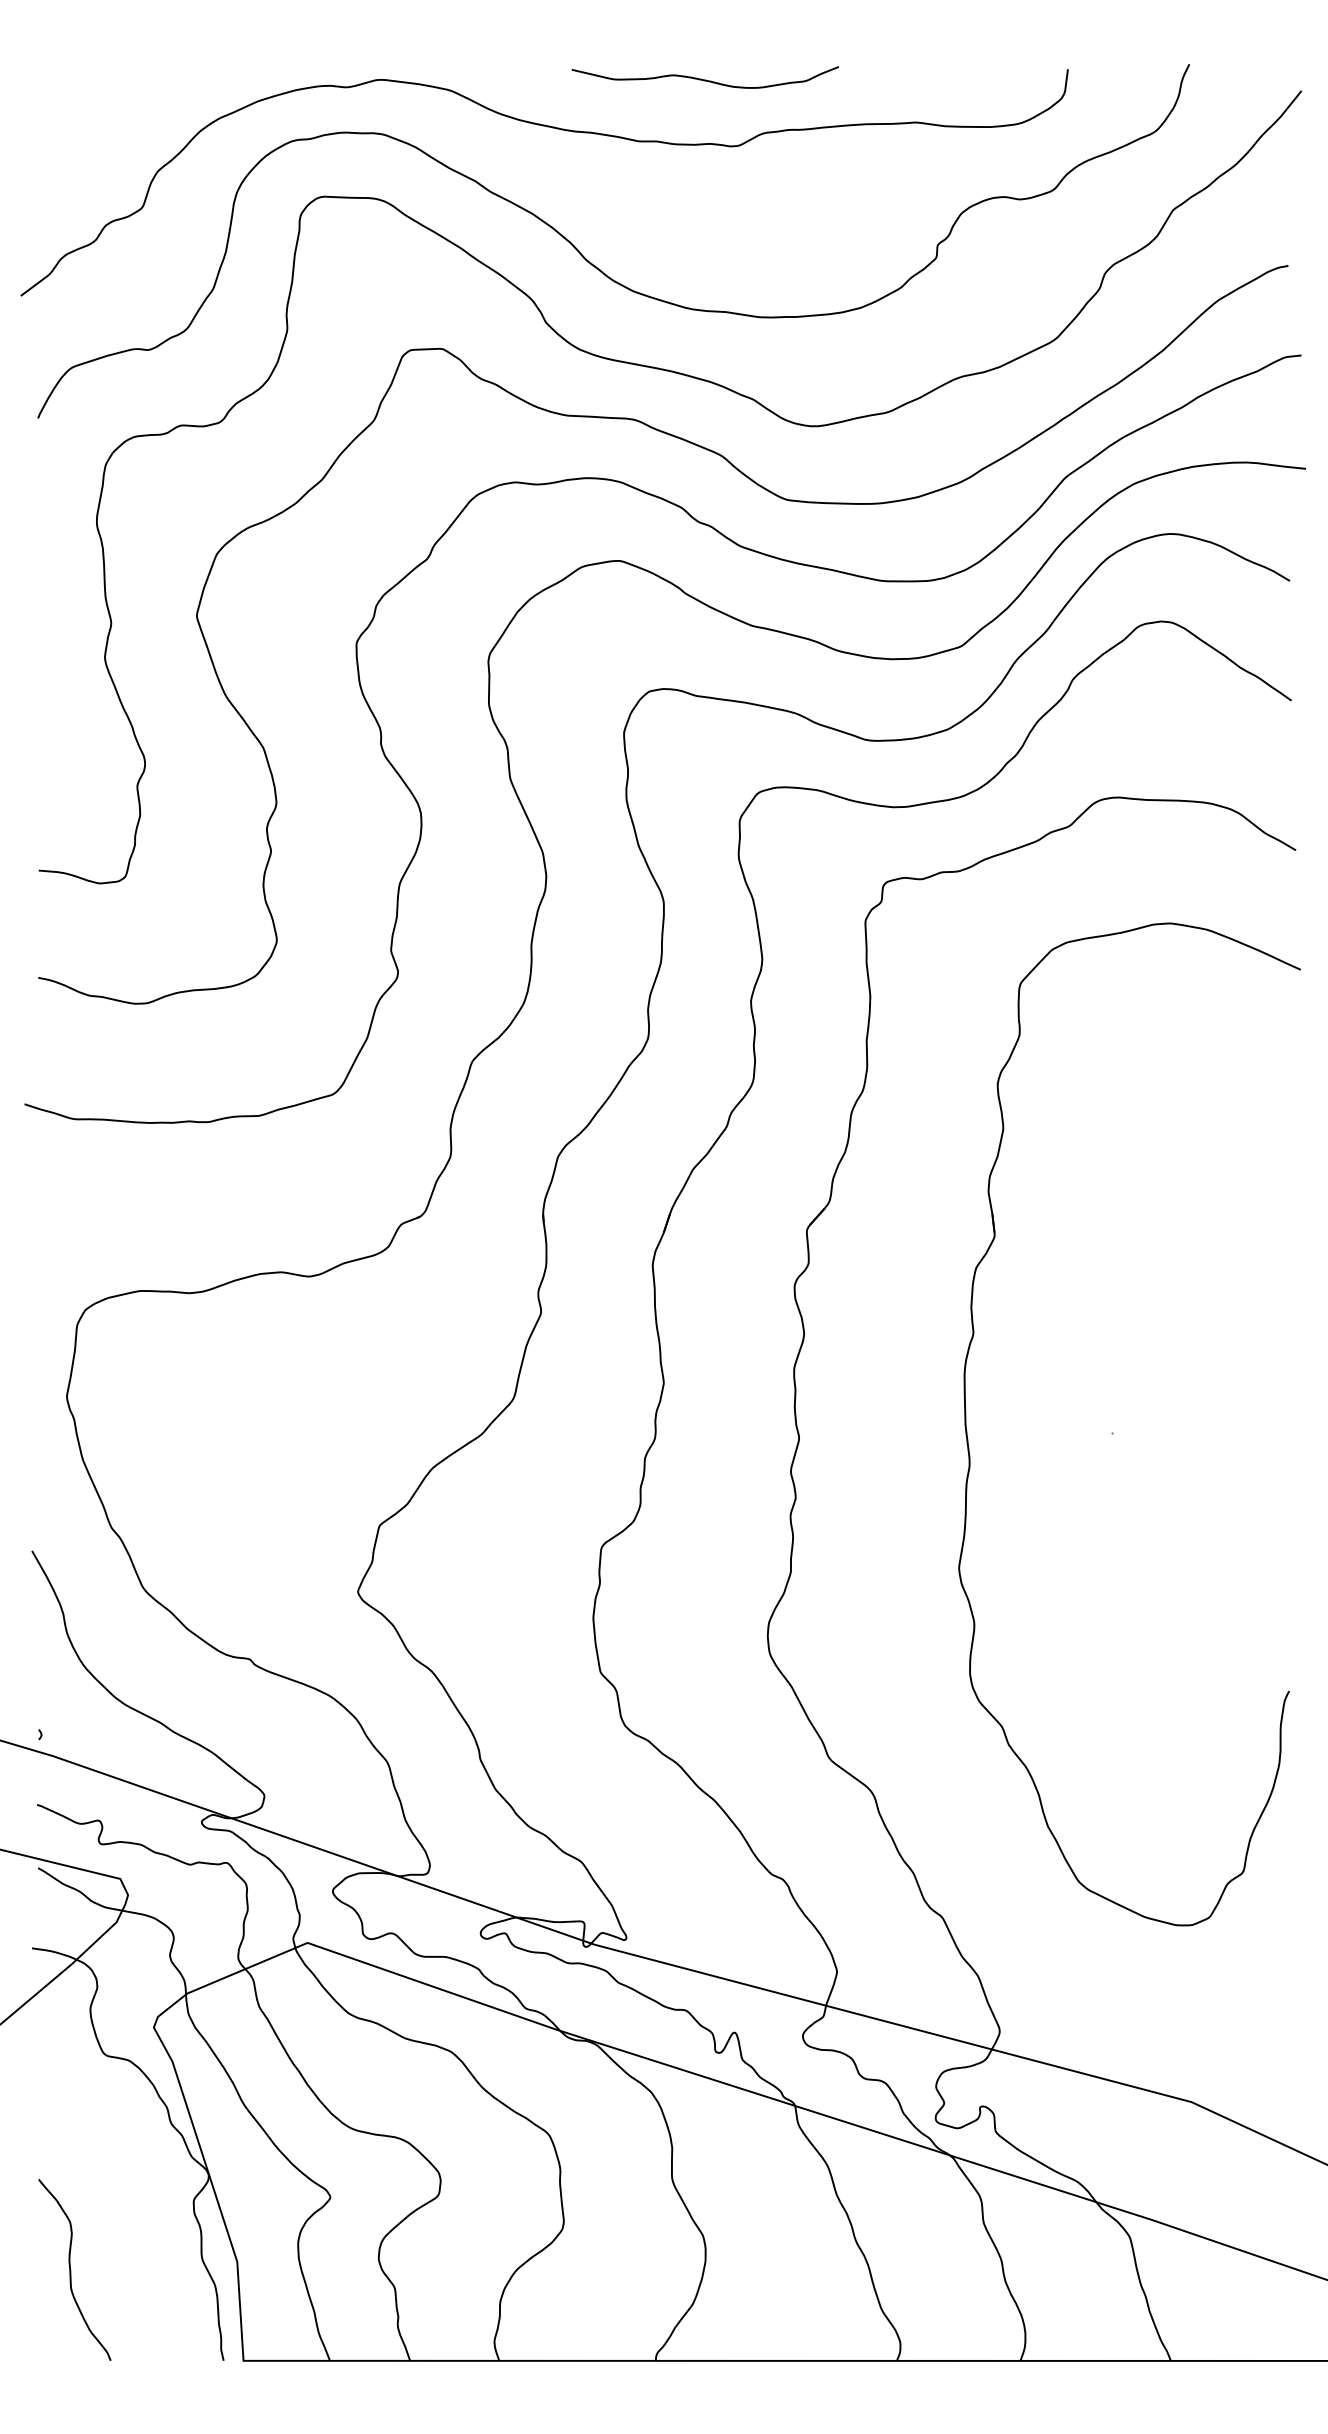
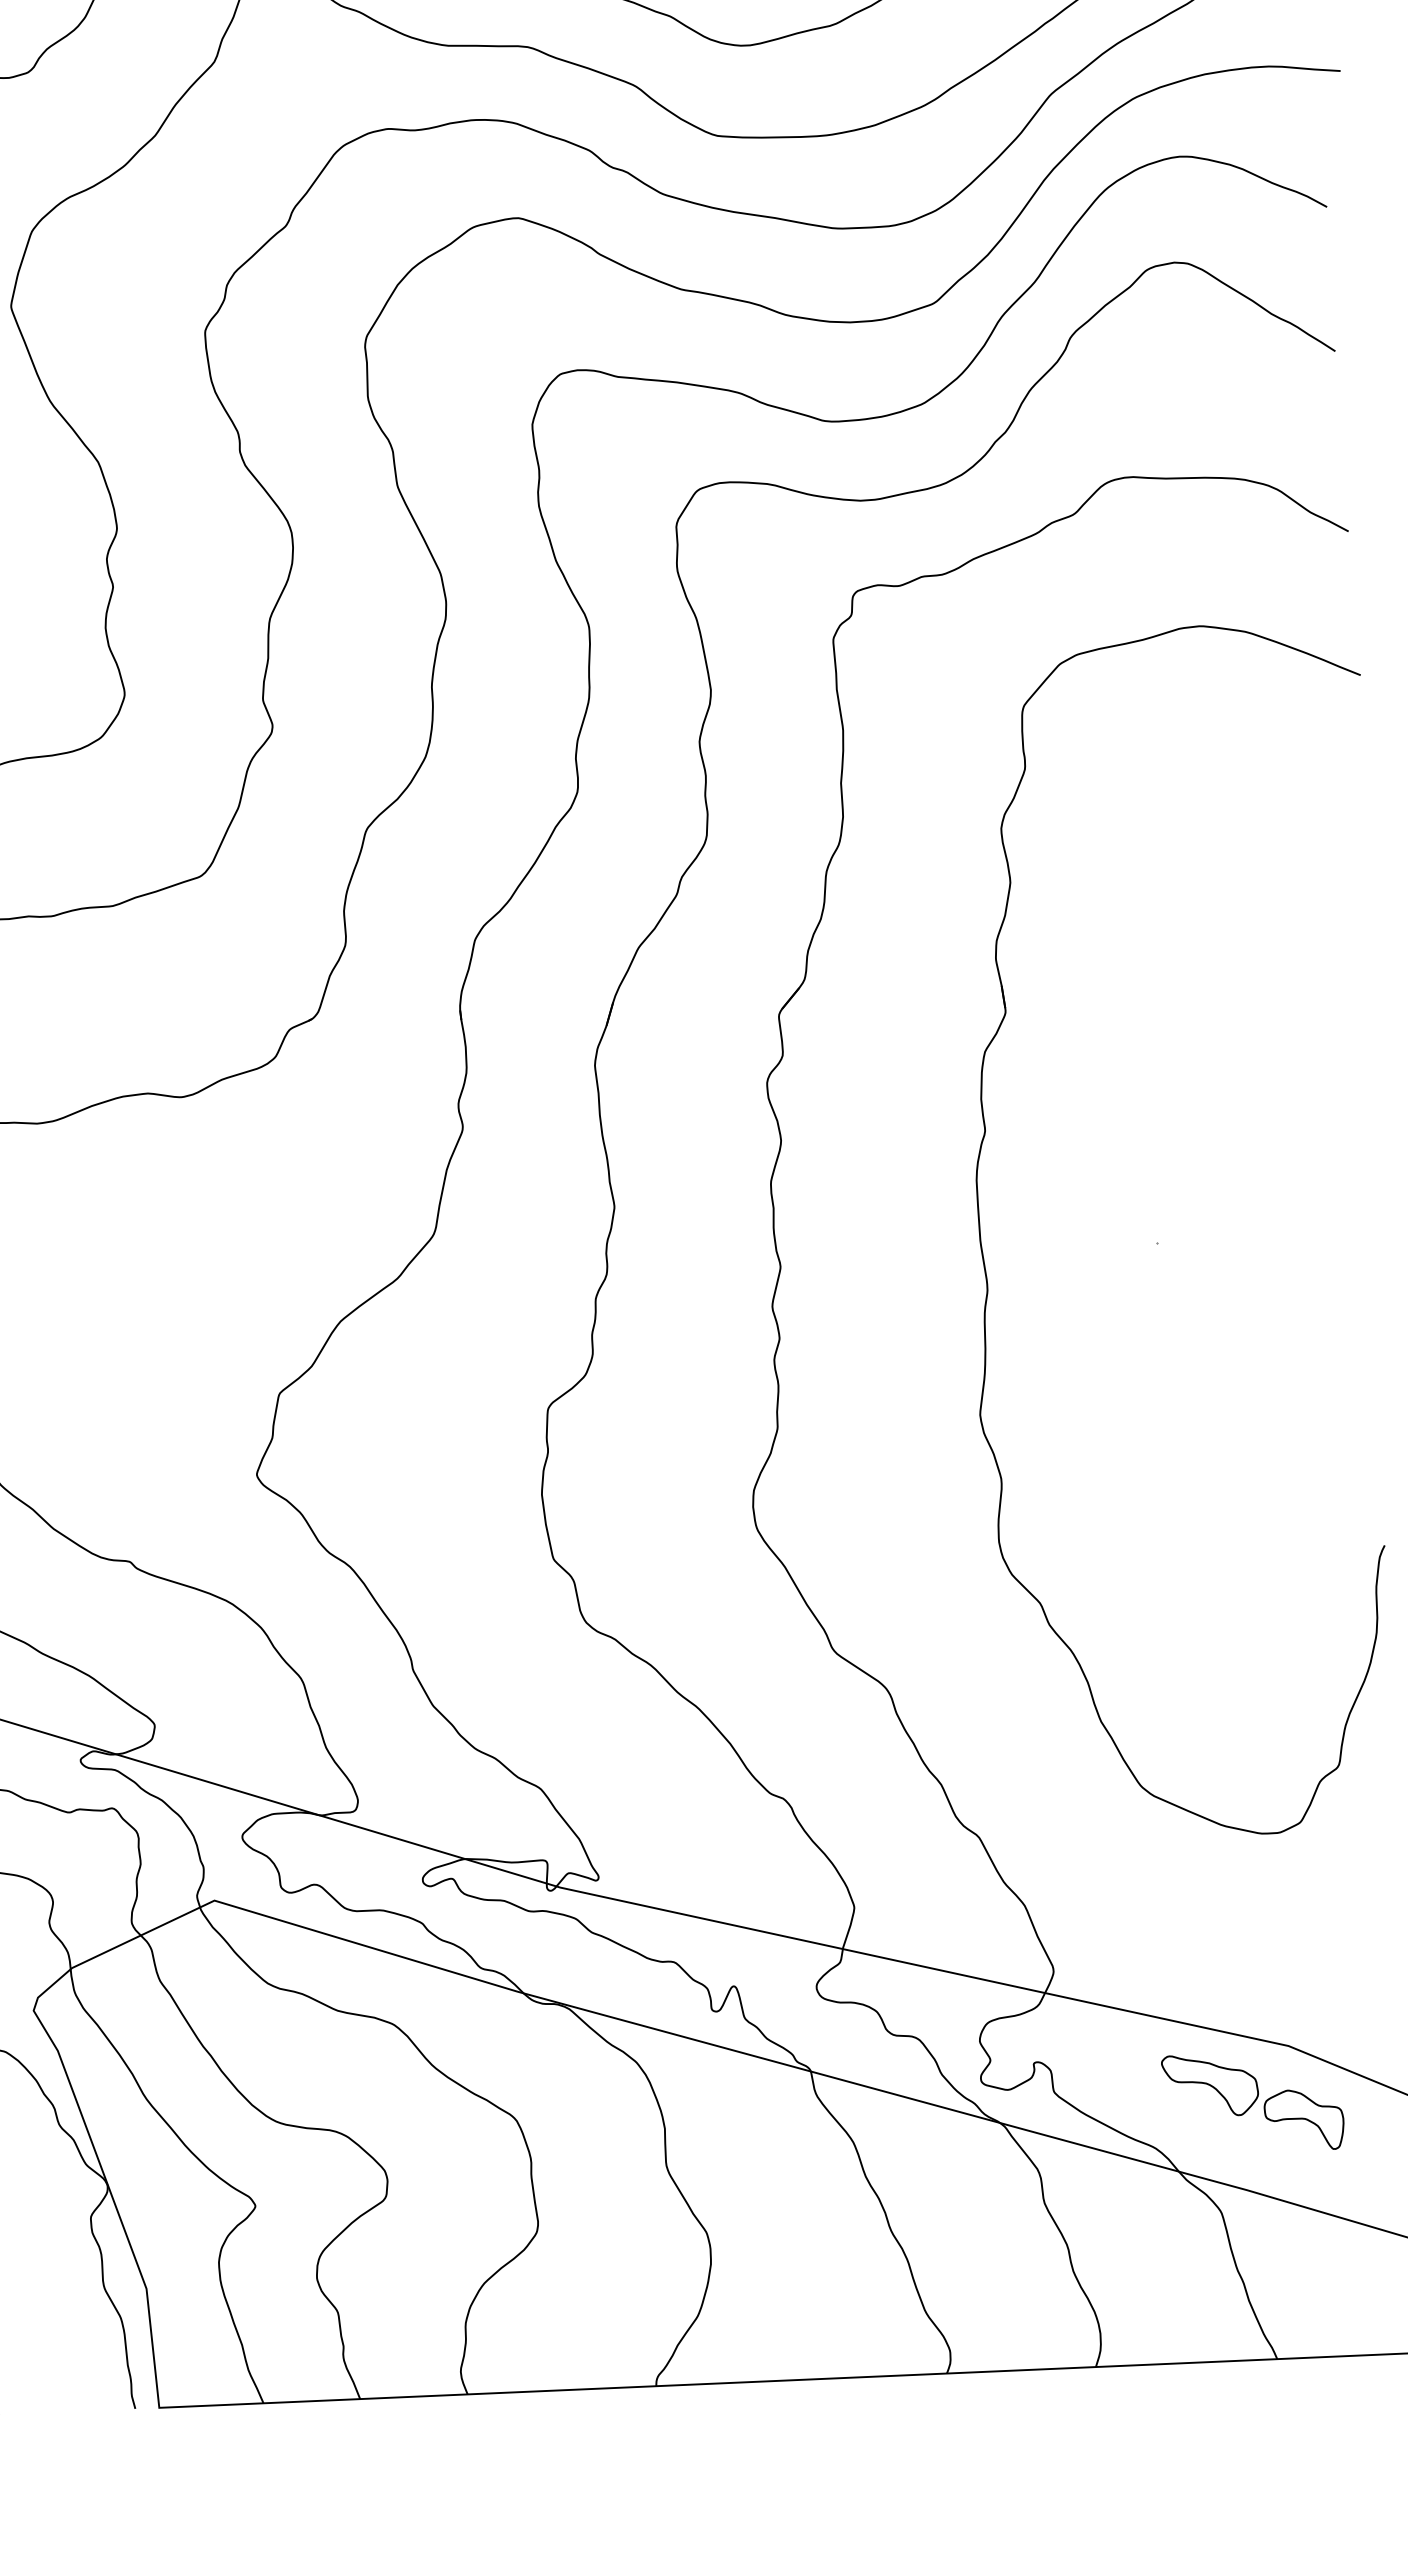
part: (1160, 2147) -> (1253, 2102), added

